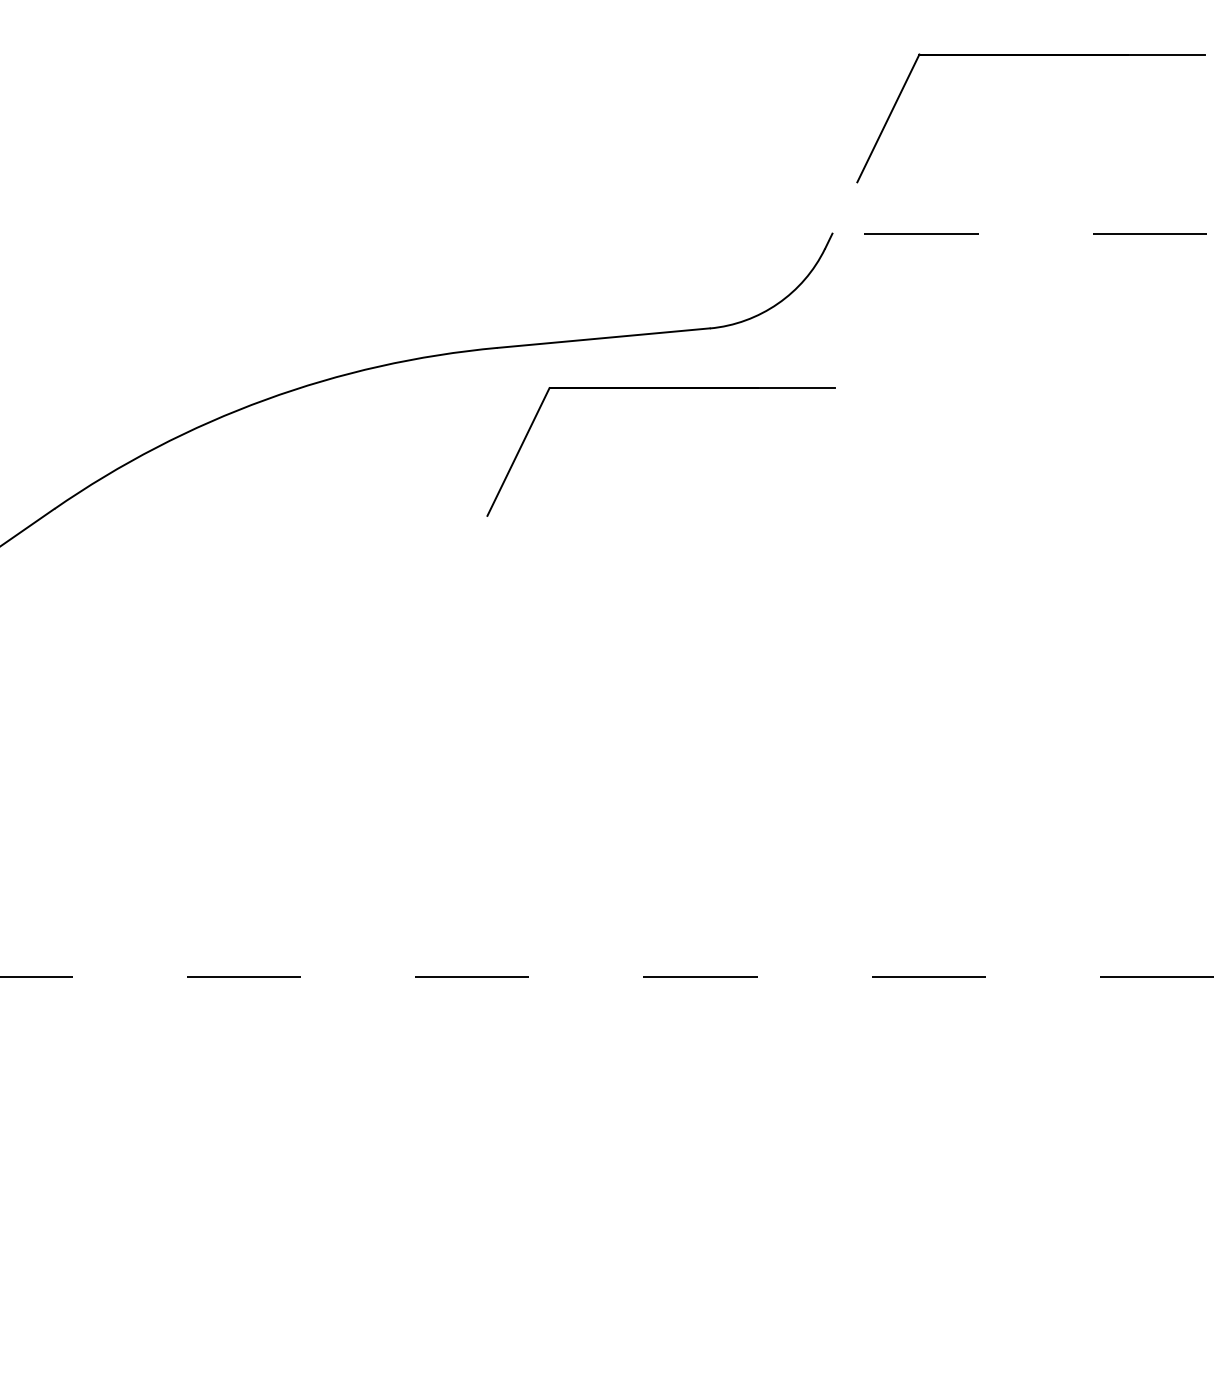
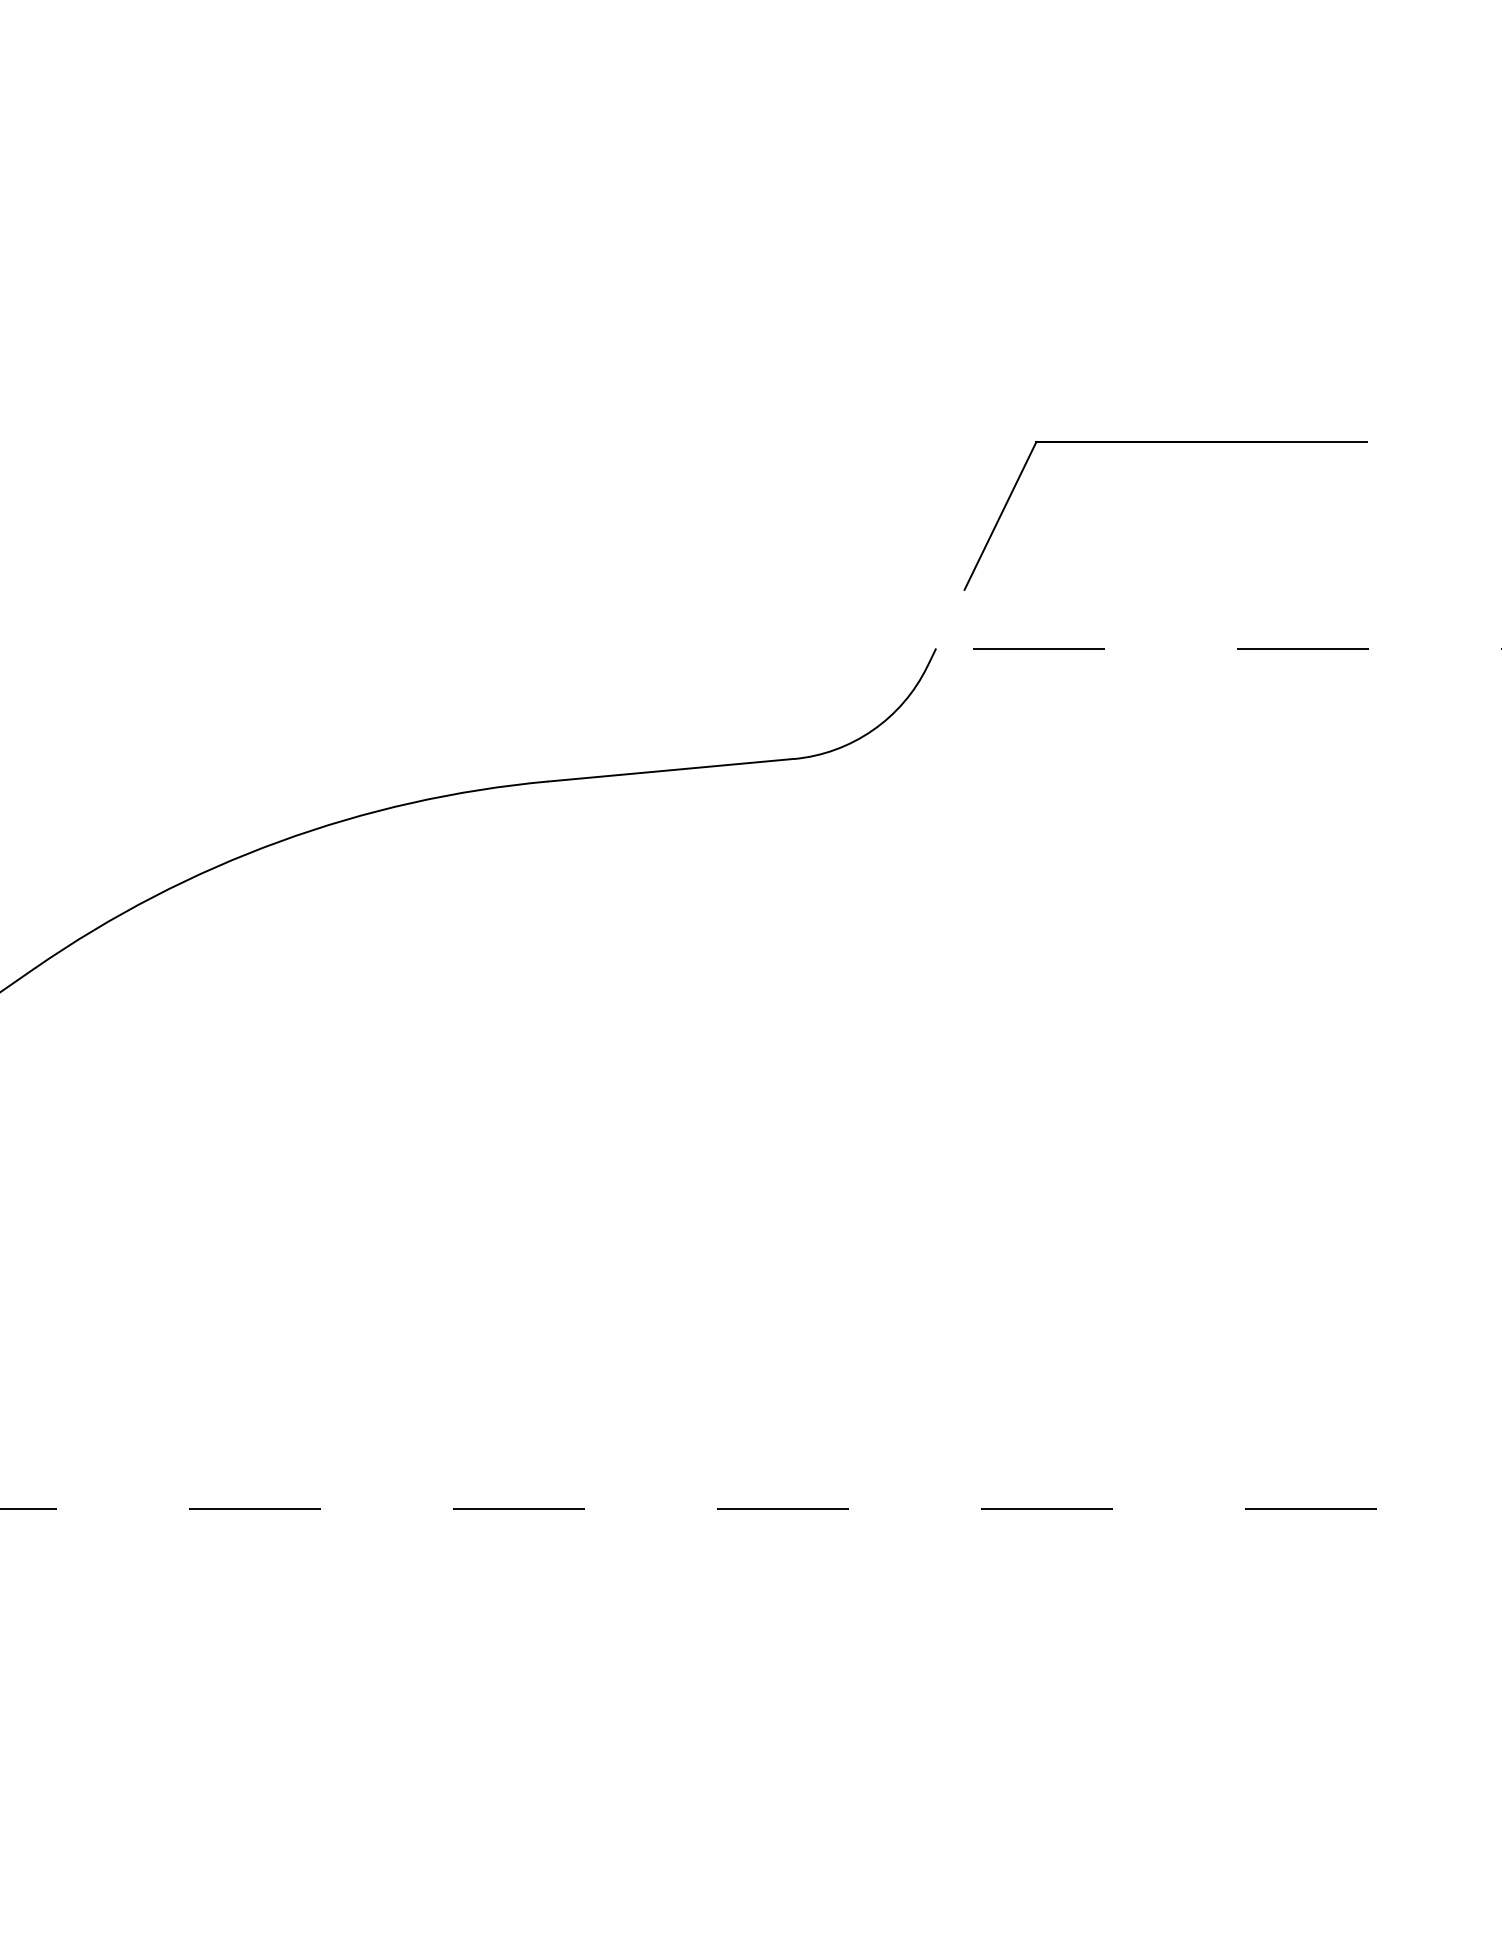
part: (661, 388) -> (737, 828), removed

